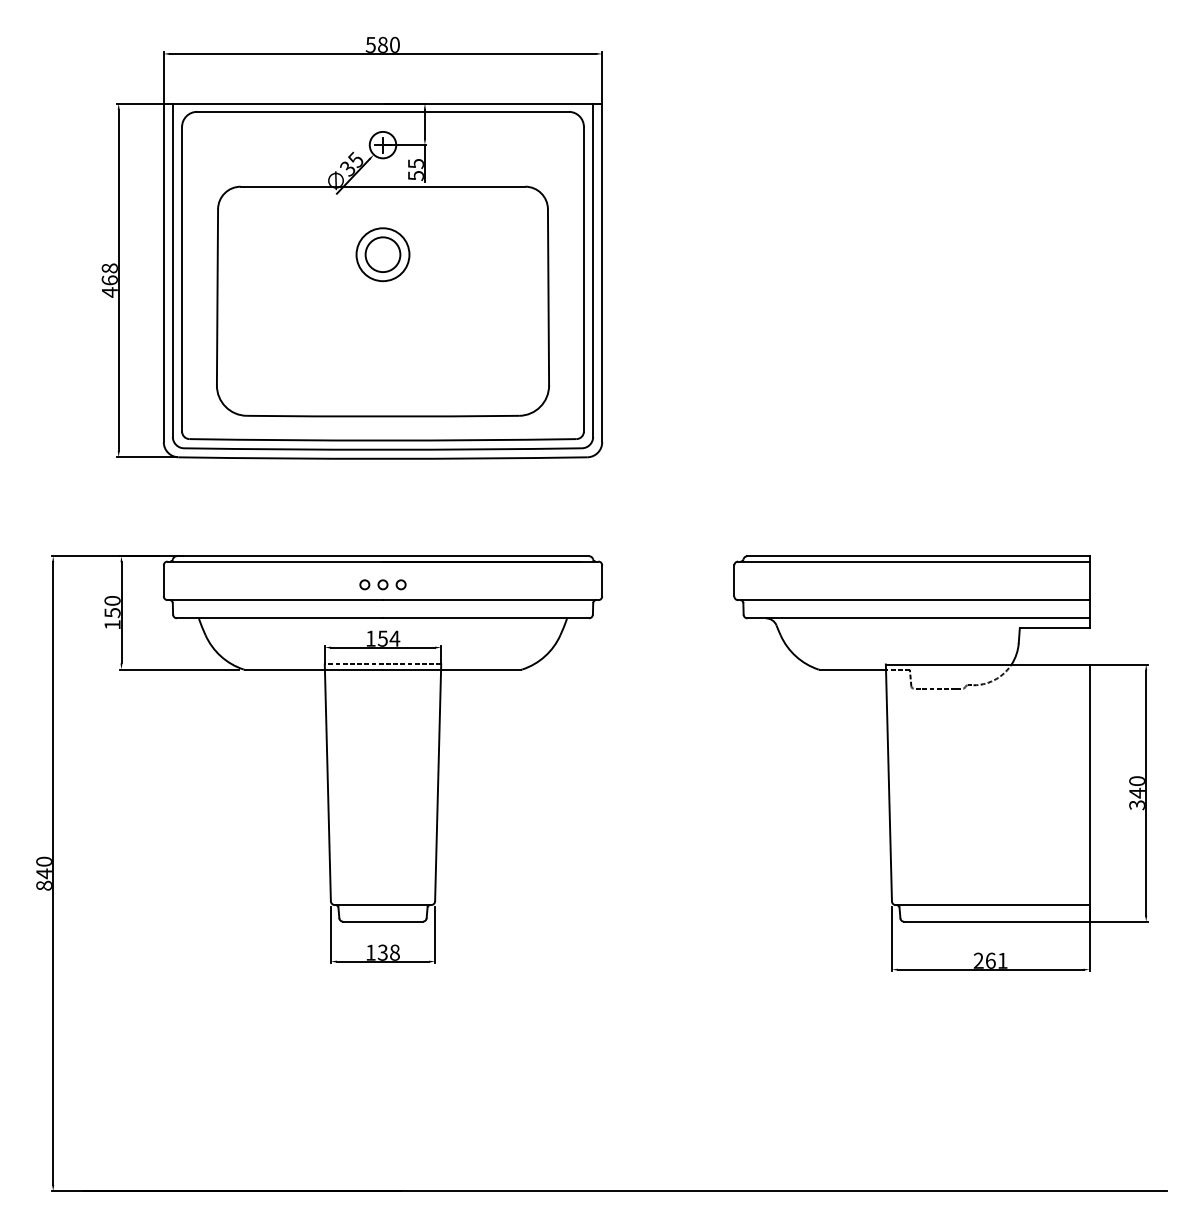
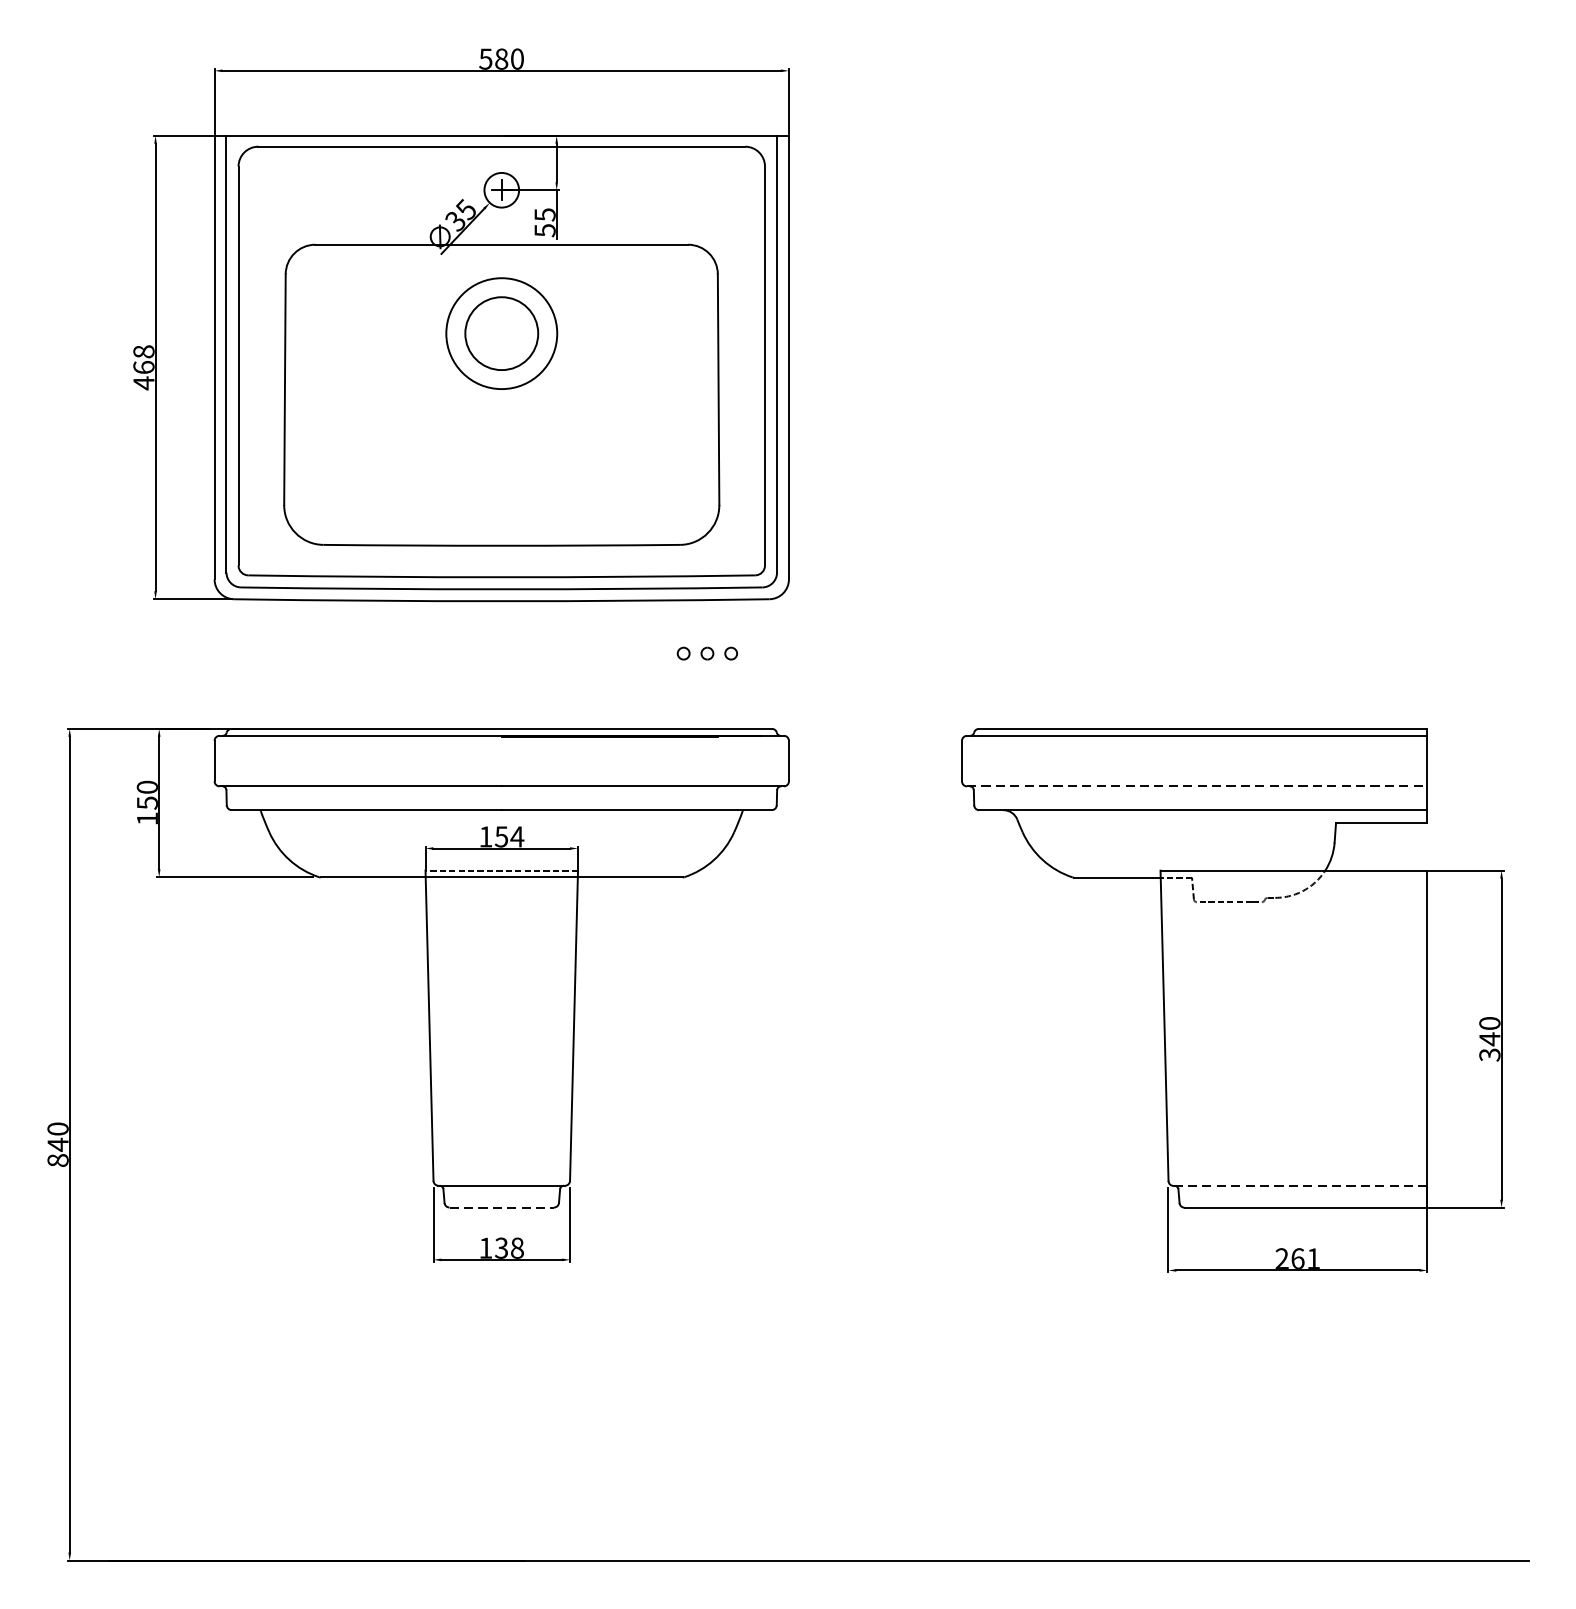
part: (382, 254) -> (501, 333), size x1.6
part: (382, 584) -> (706, 653), moved
line: (913, 600) -> (1196, 786), solid -> dashed
line: (992, 905) -> (1300, 1186), solid -> dashed
line: (383, 921) -> (502, 1207), solid -> dashed

